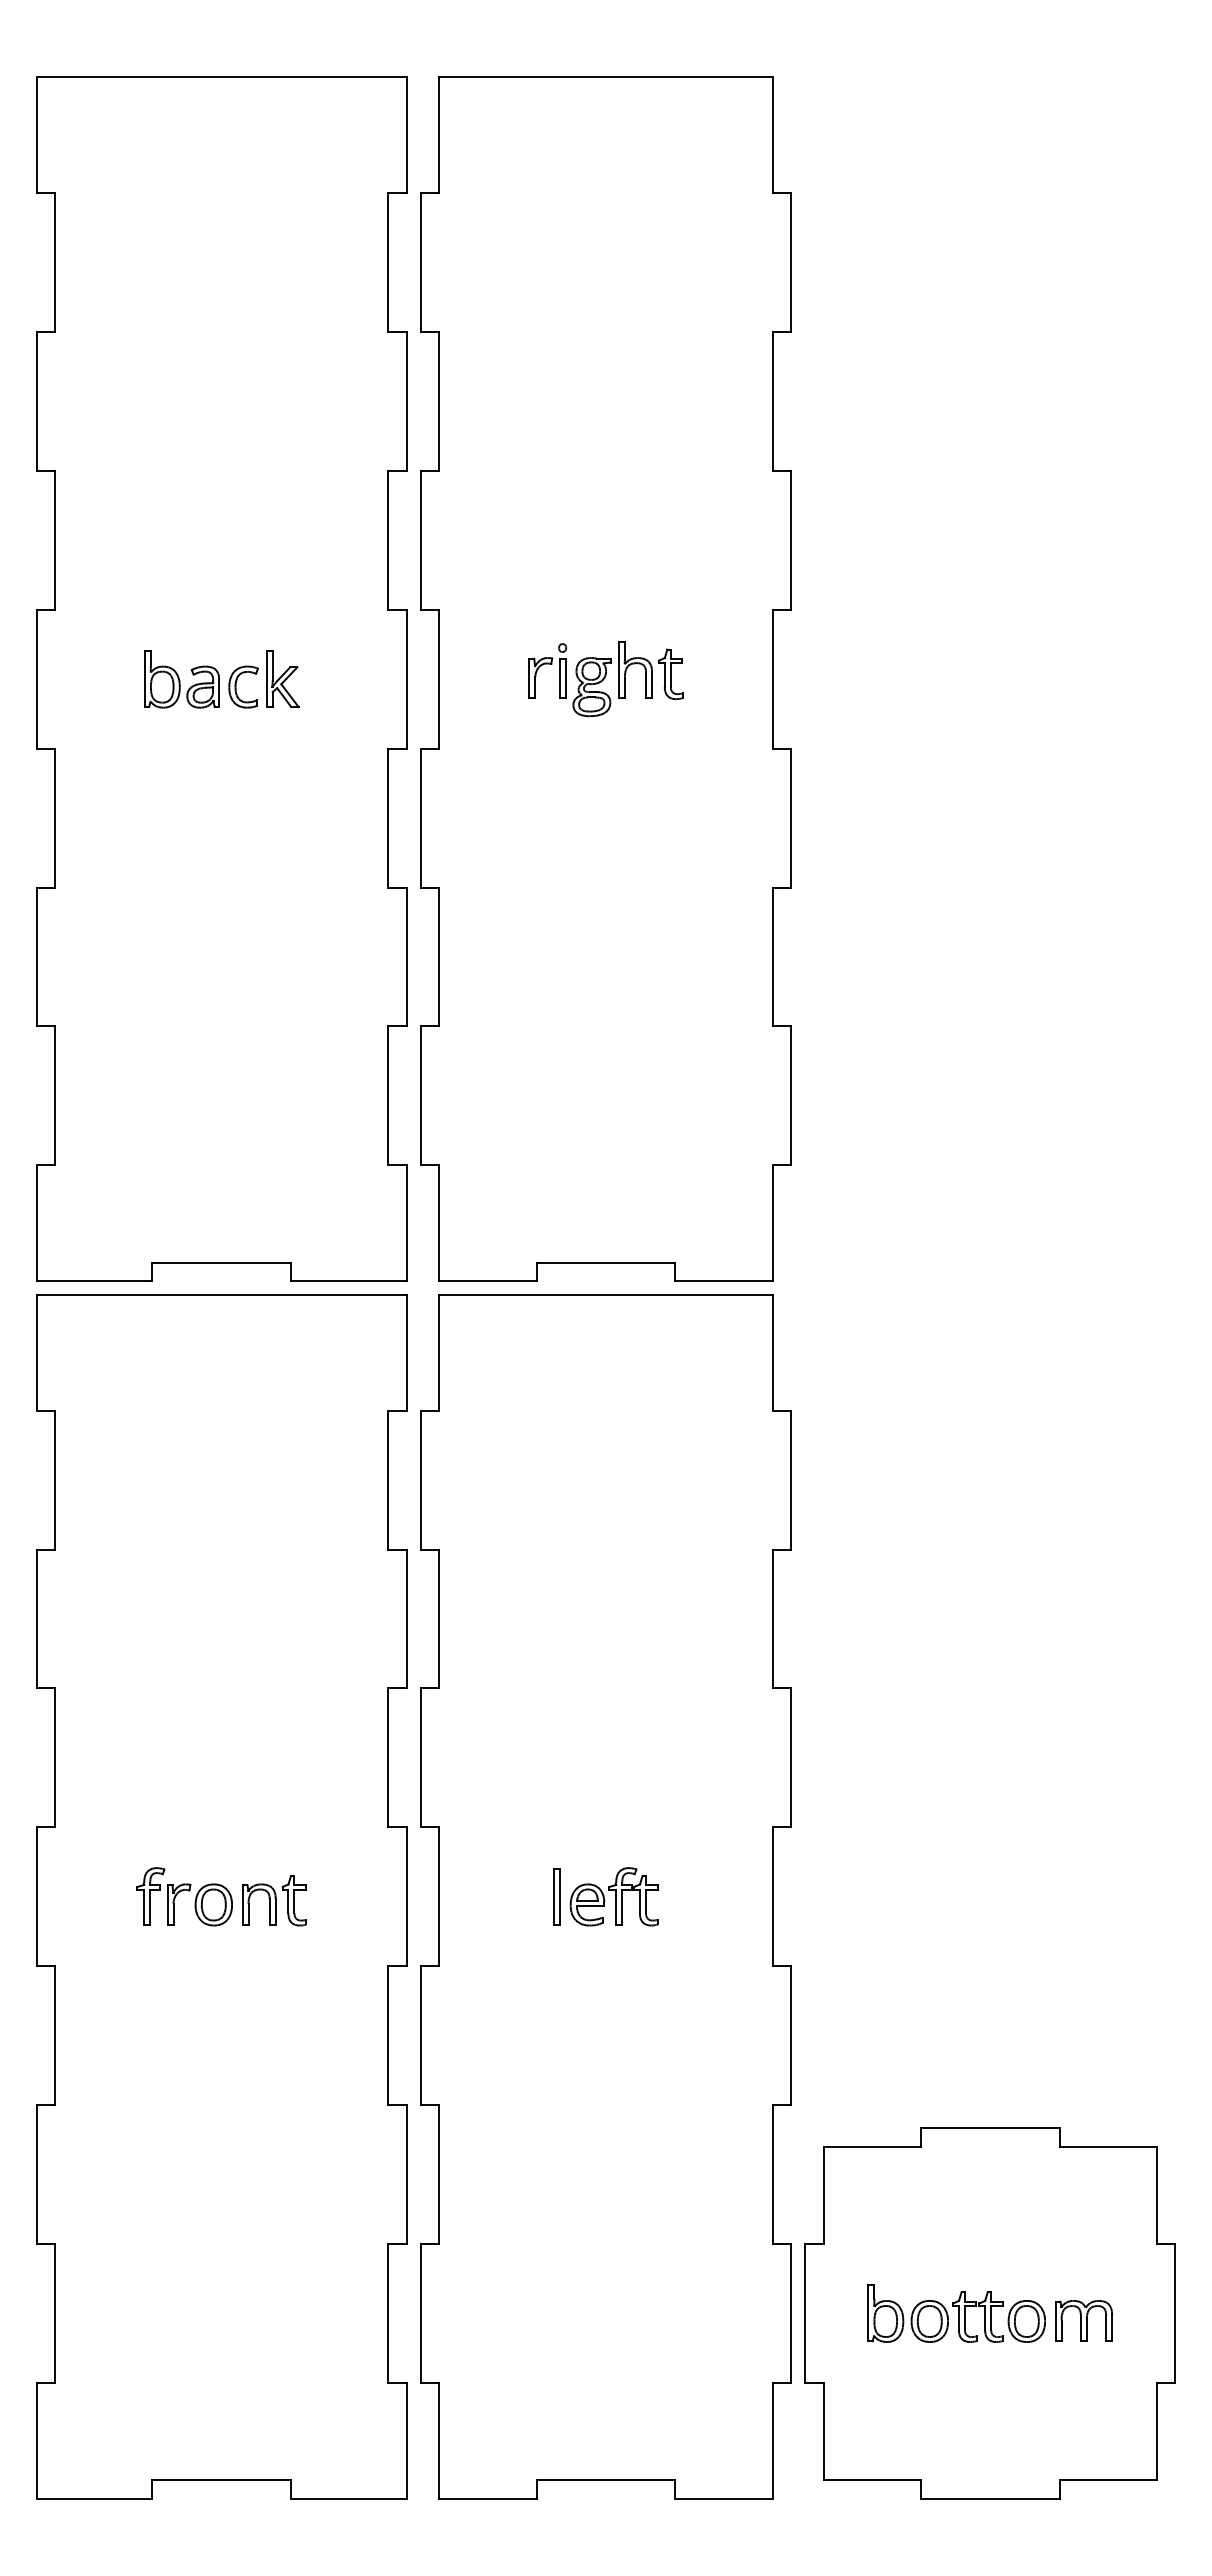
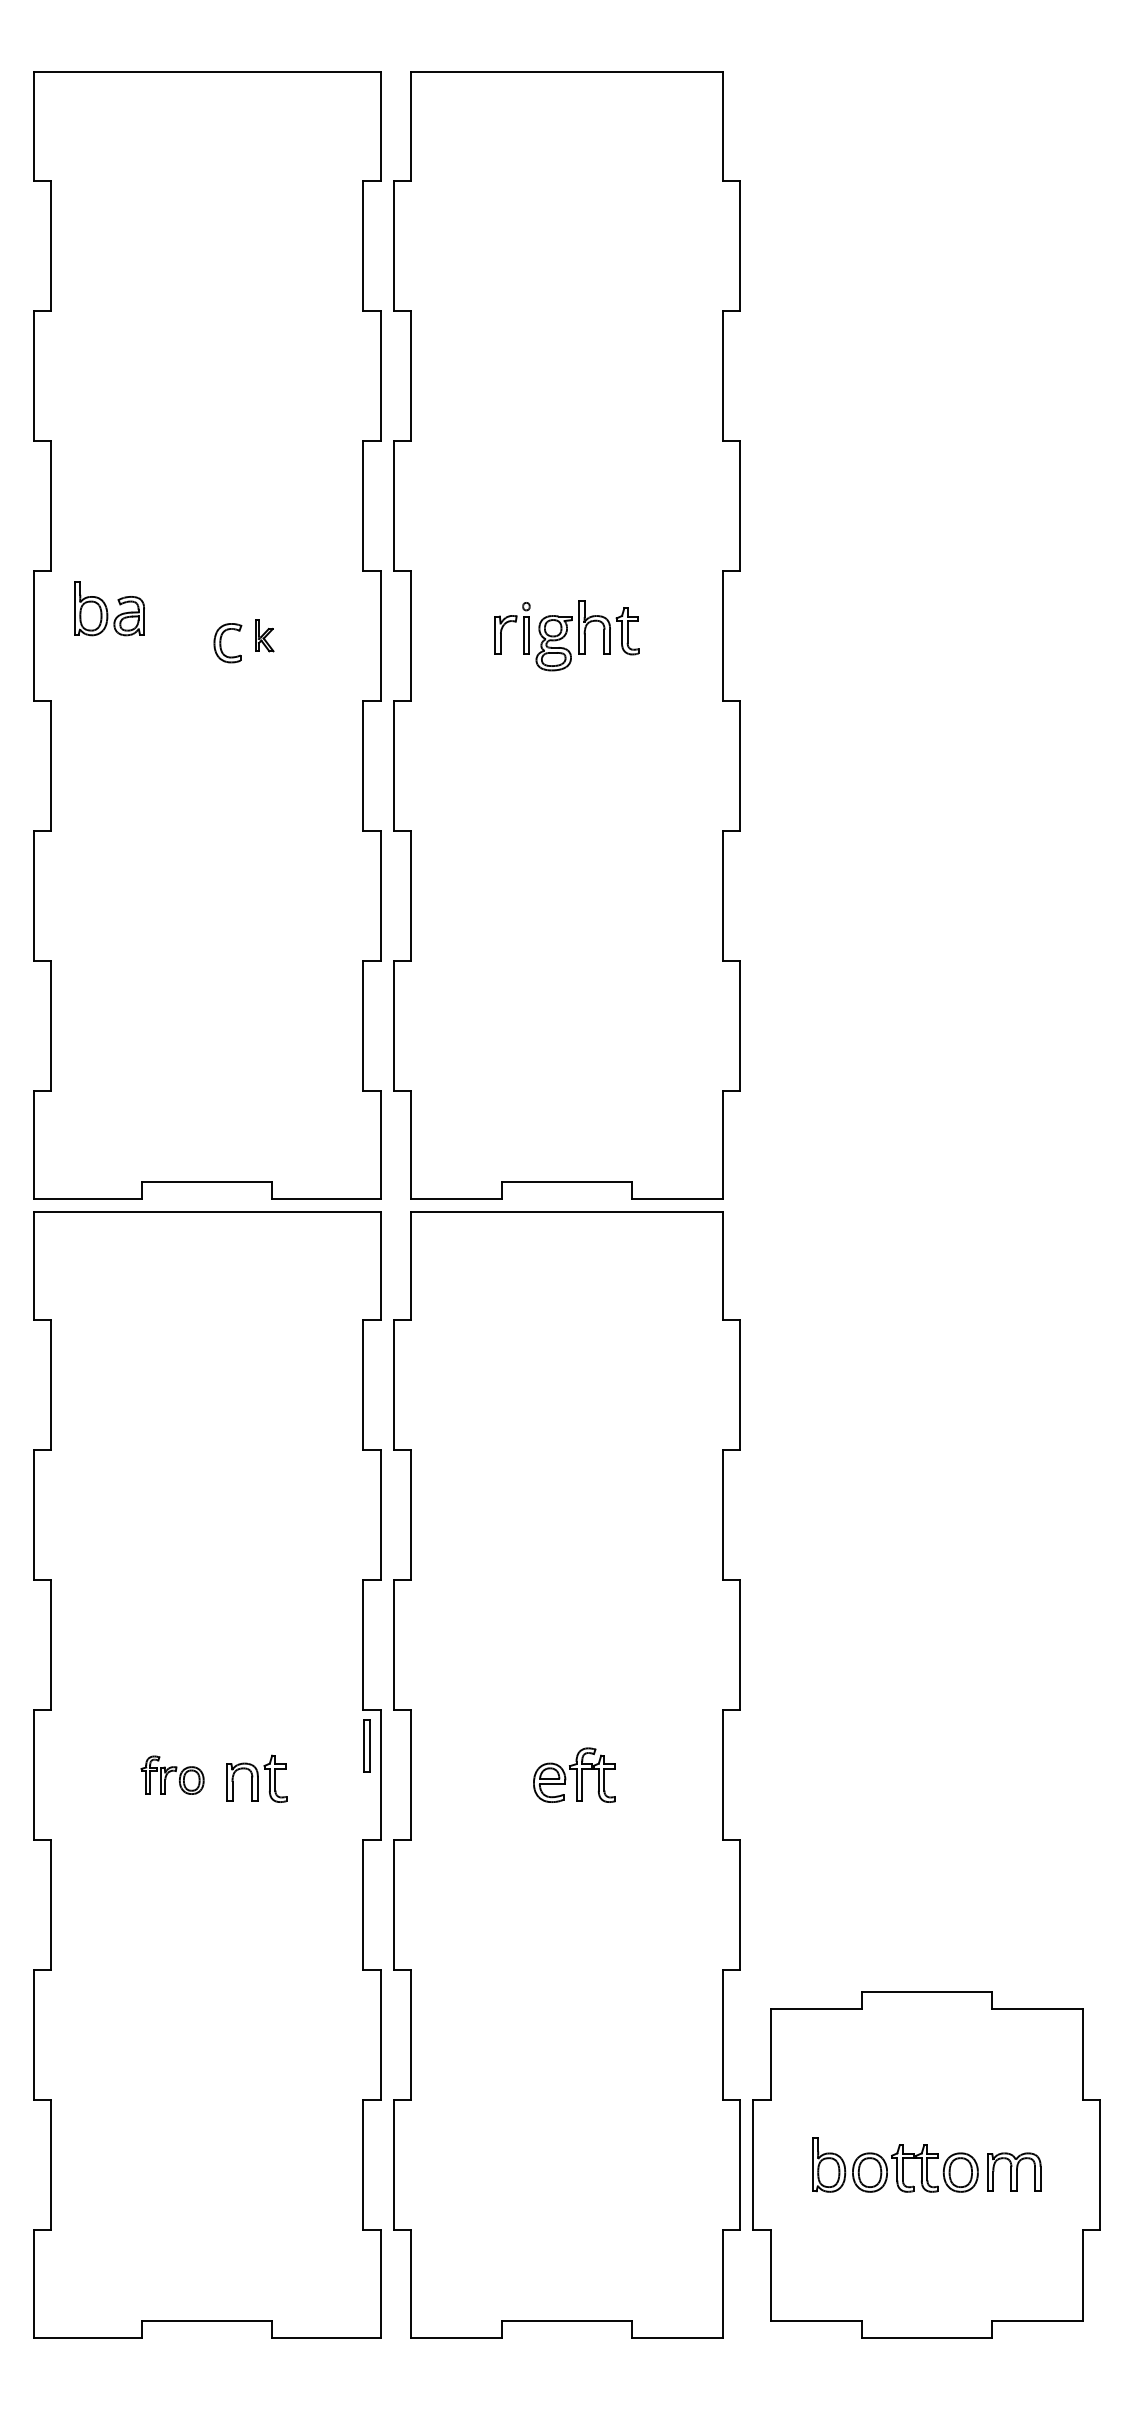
part: (282, 678) -> (264, 635), size x0.6
part: (181, 679) -> (108, 608), moved
part: (184, 1896) -> (172, 1774), size x0.7
part: (556, 1896) -> (366, 1745), moved

